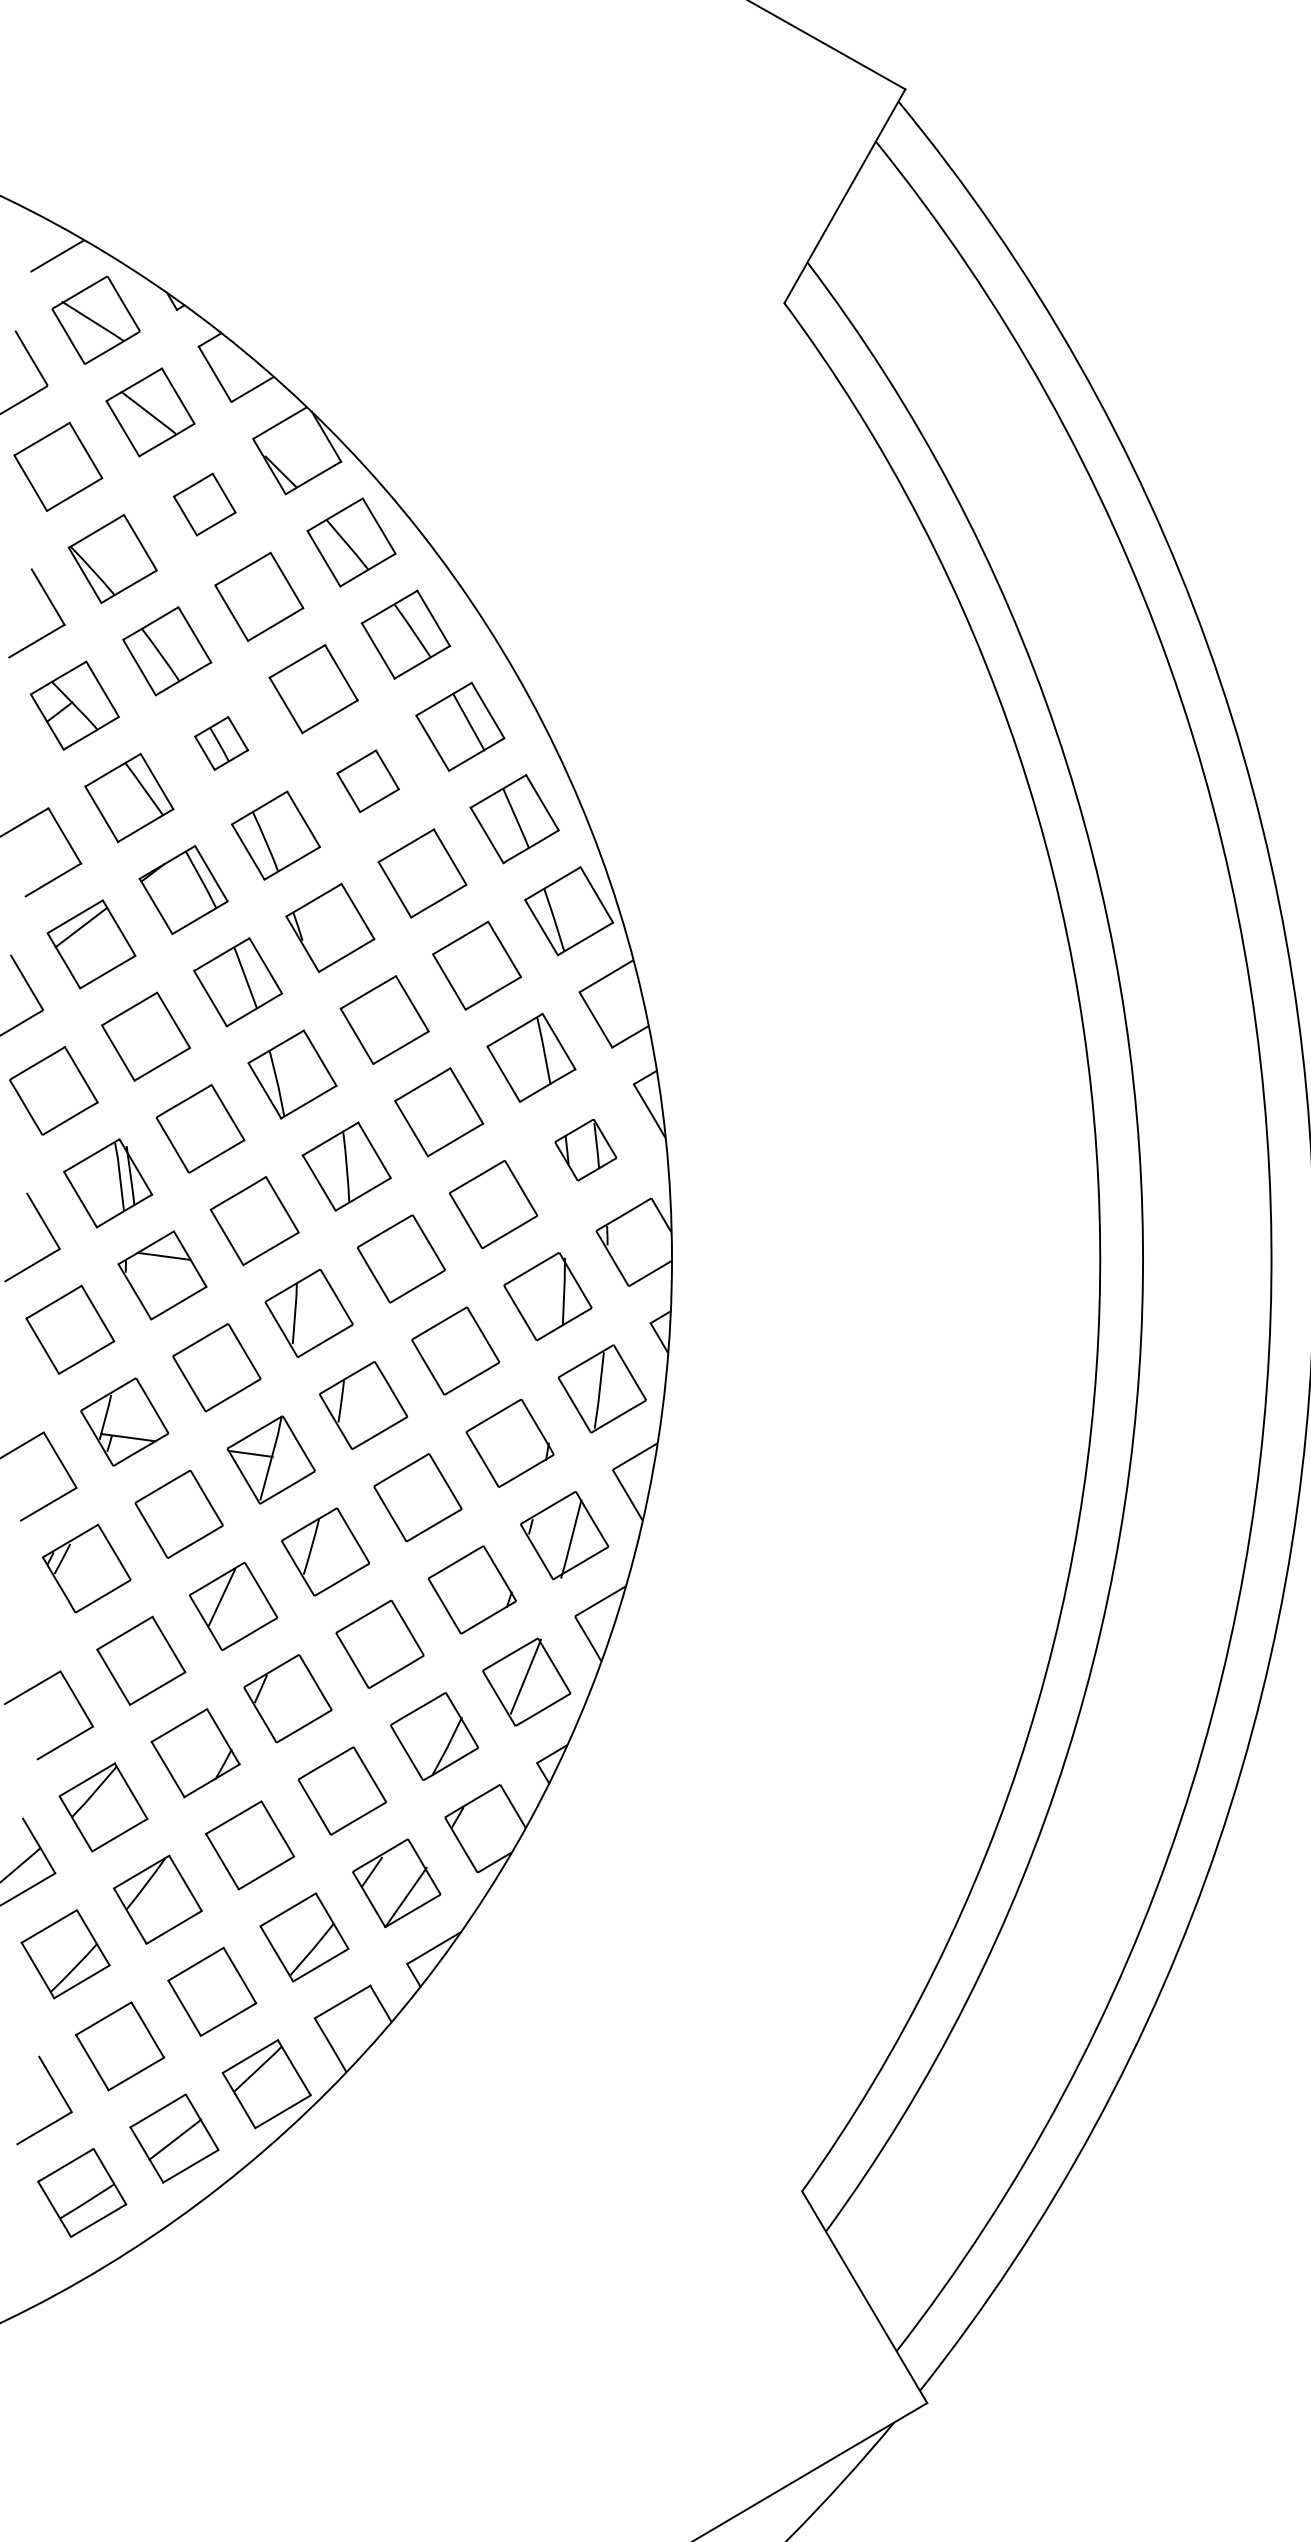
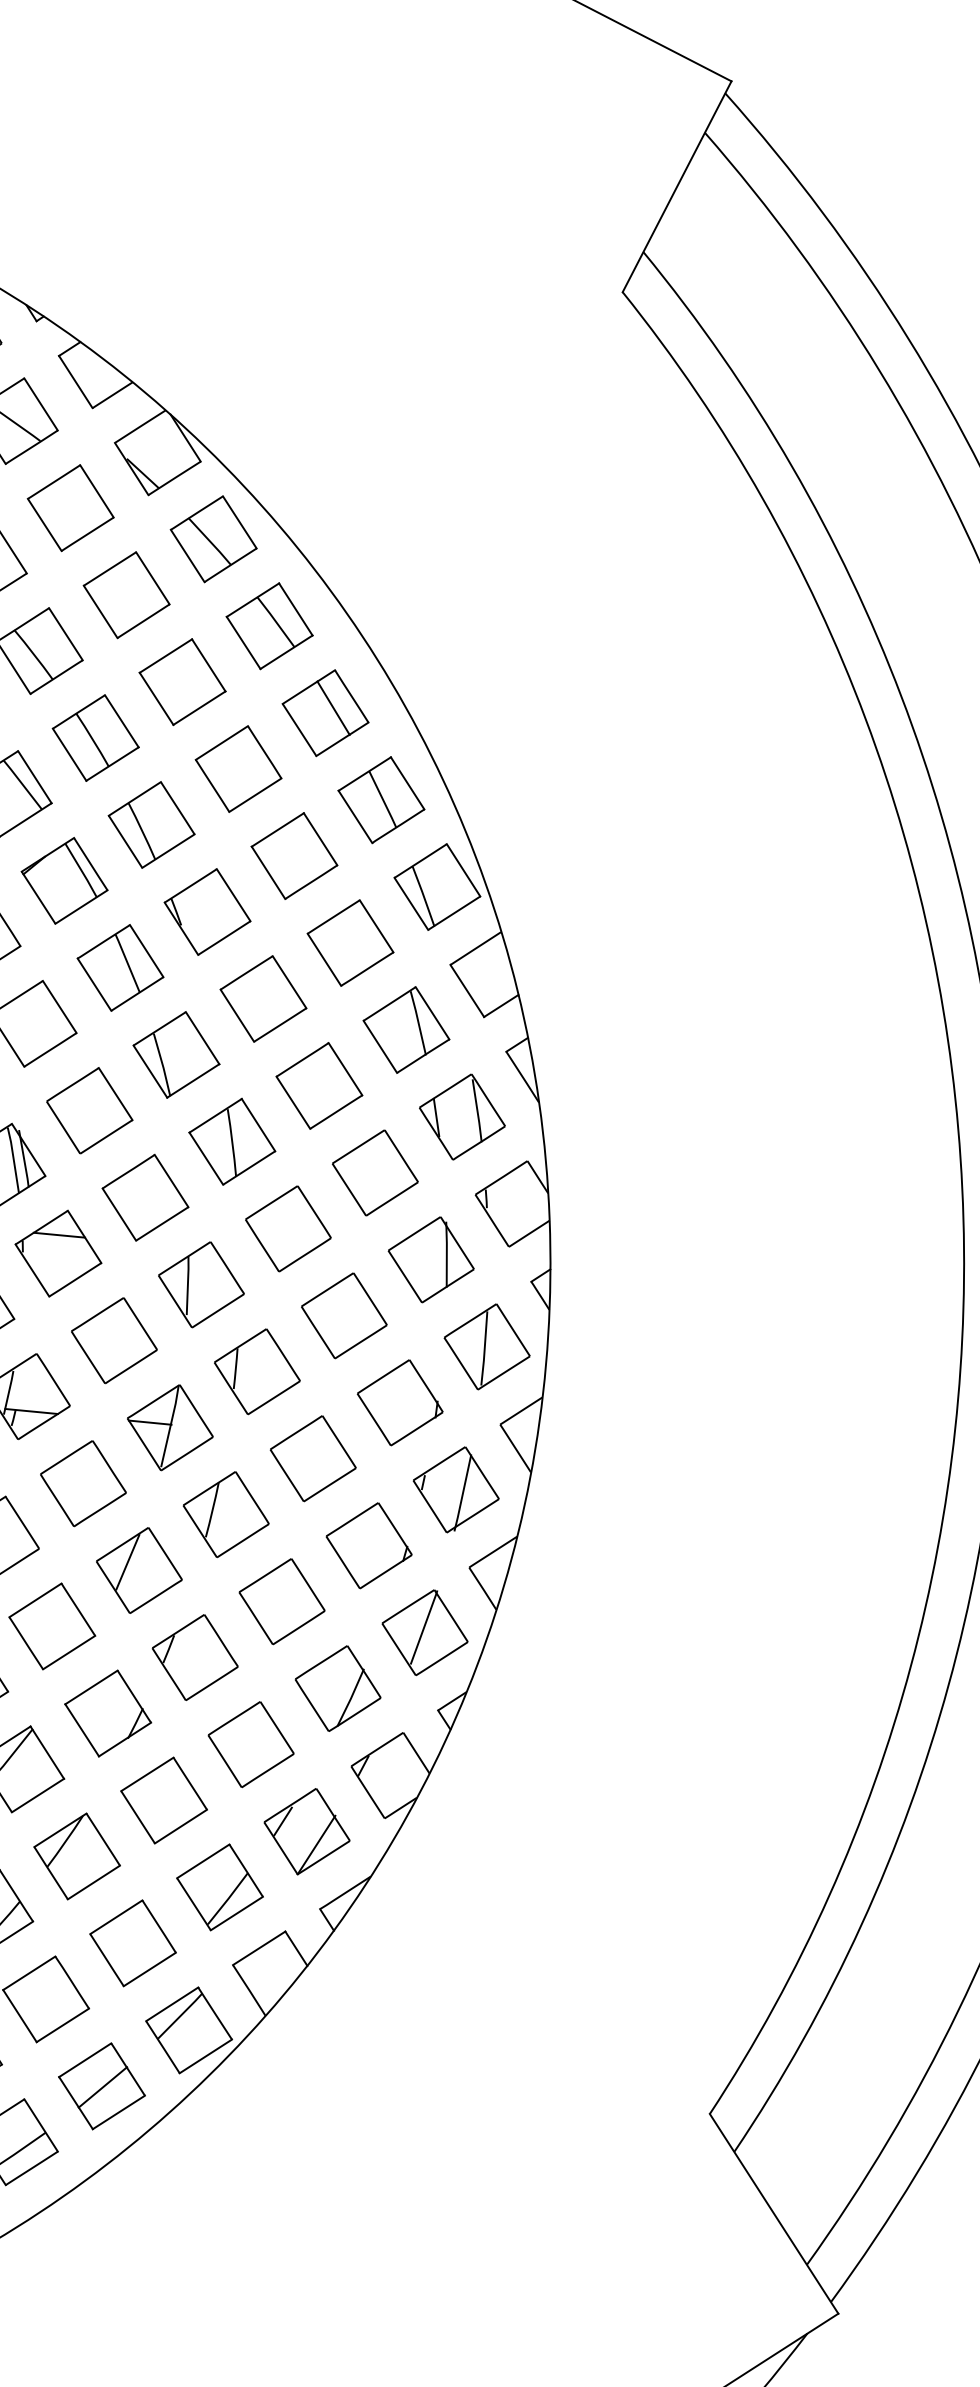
part: (204, 504) -> (70, 508), size x1.43
part: (221, 743) -> (95, 738), size x1.67
part: (367, 781) -> (238, 769), size x1.43
part: (585, 1149) -> (462, 1116), size x1.43

